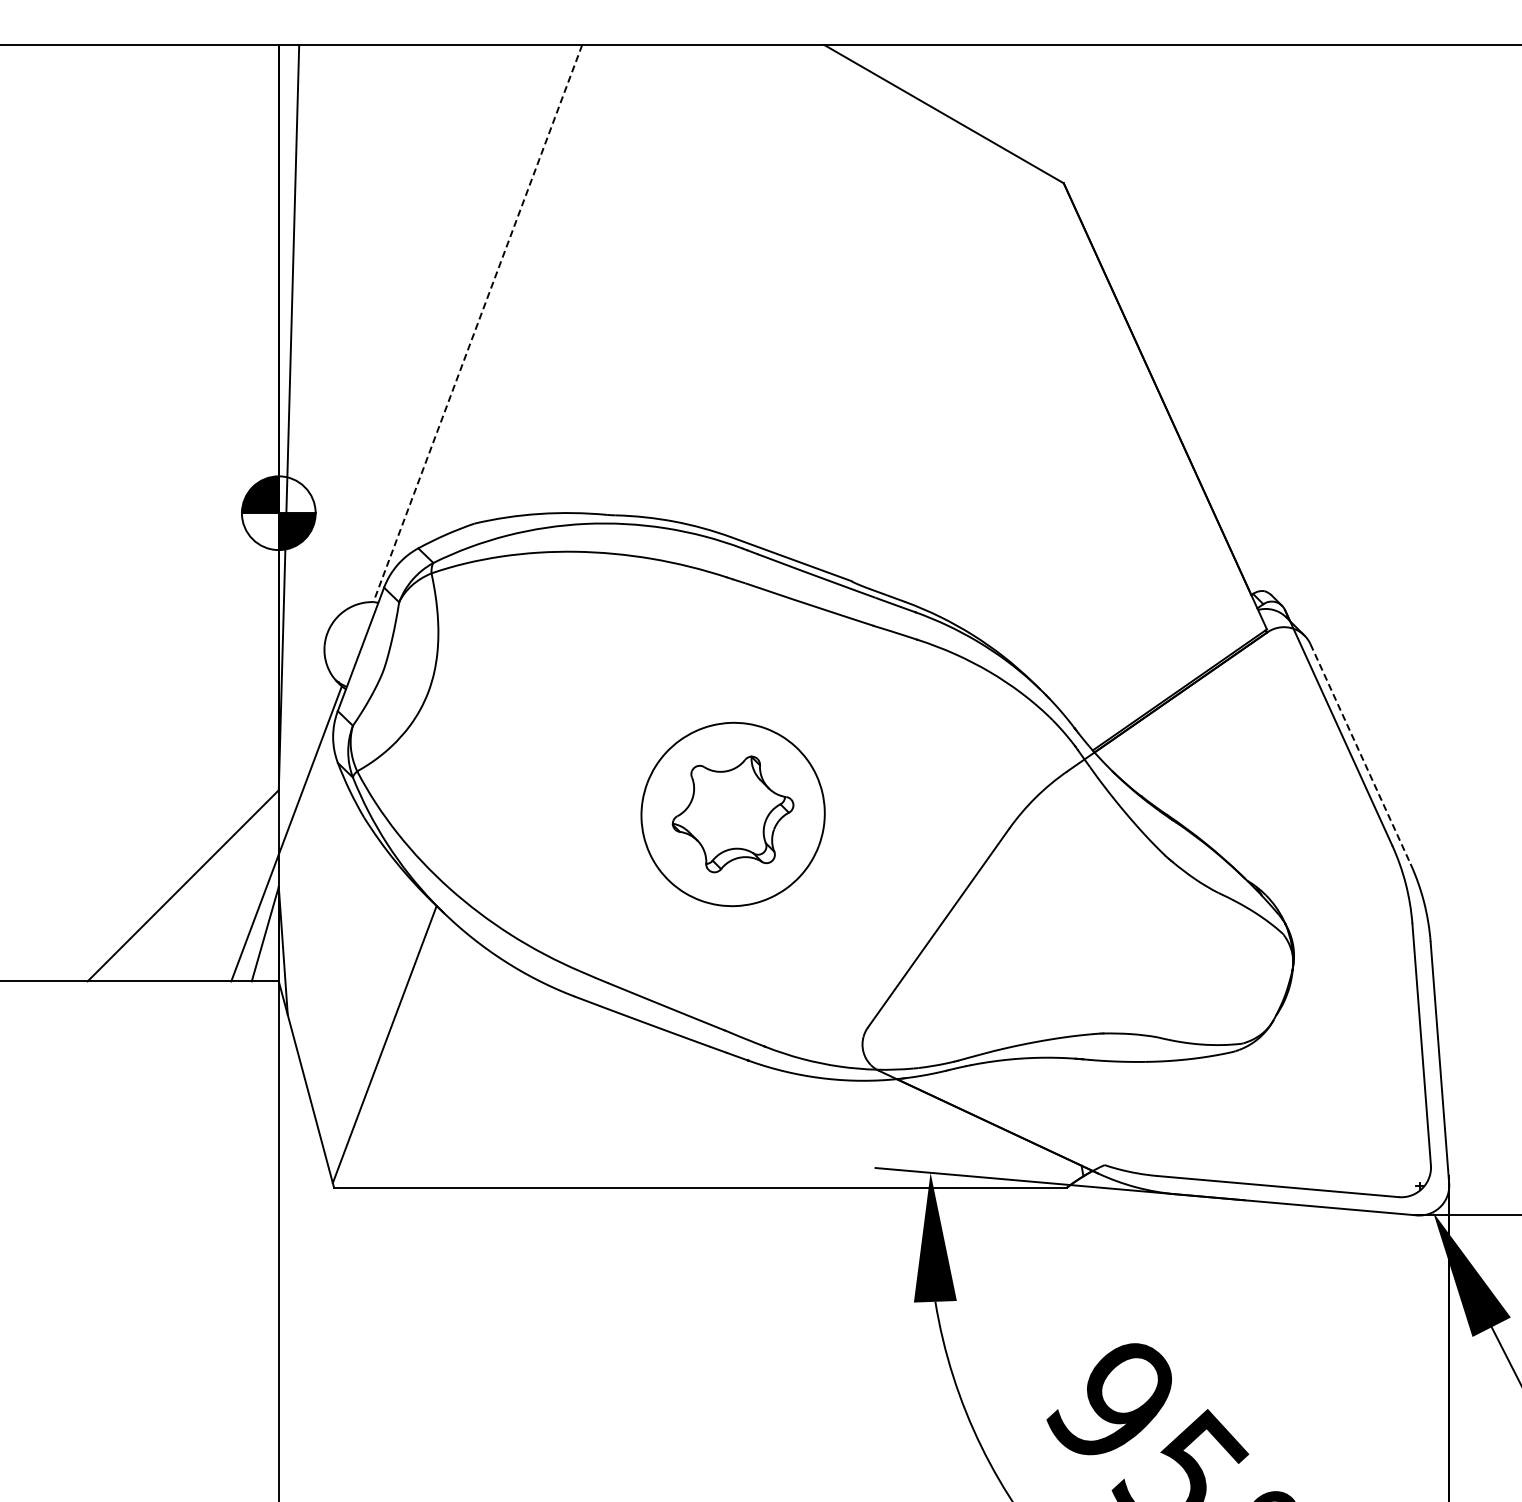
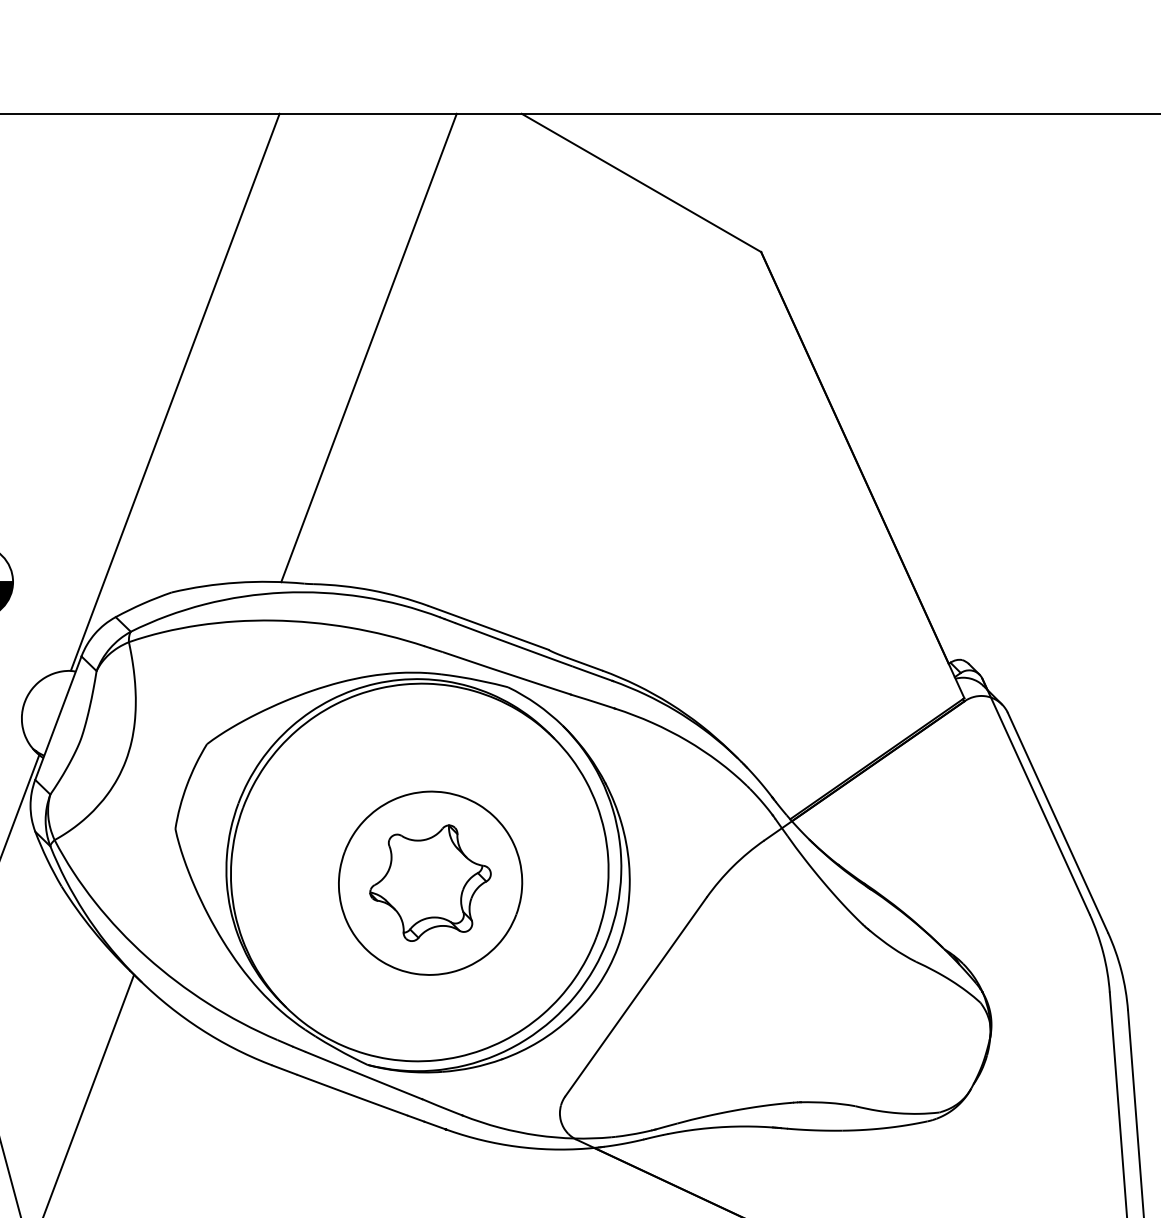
line: (671, 279) -> (368, 348), added
line: (477, 324) -> (174, 393), dashed -> solid
line: (1360, 754) -> (1057, 823), dashed -> solid
part: (705, 803) -> (402, 872), added

